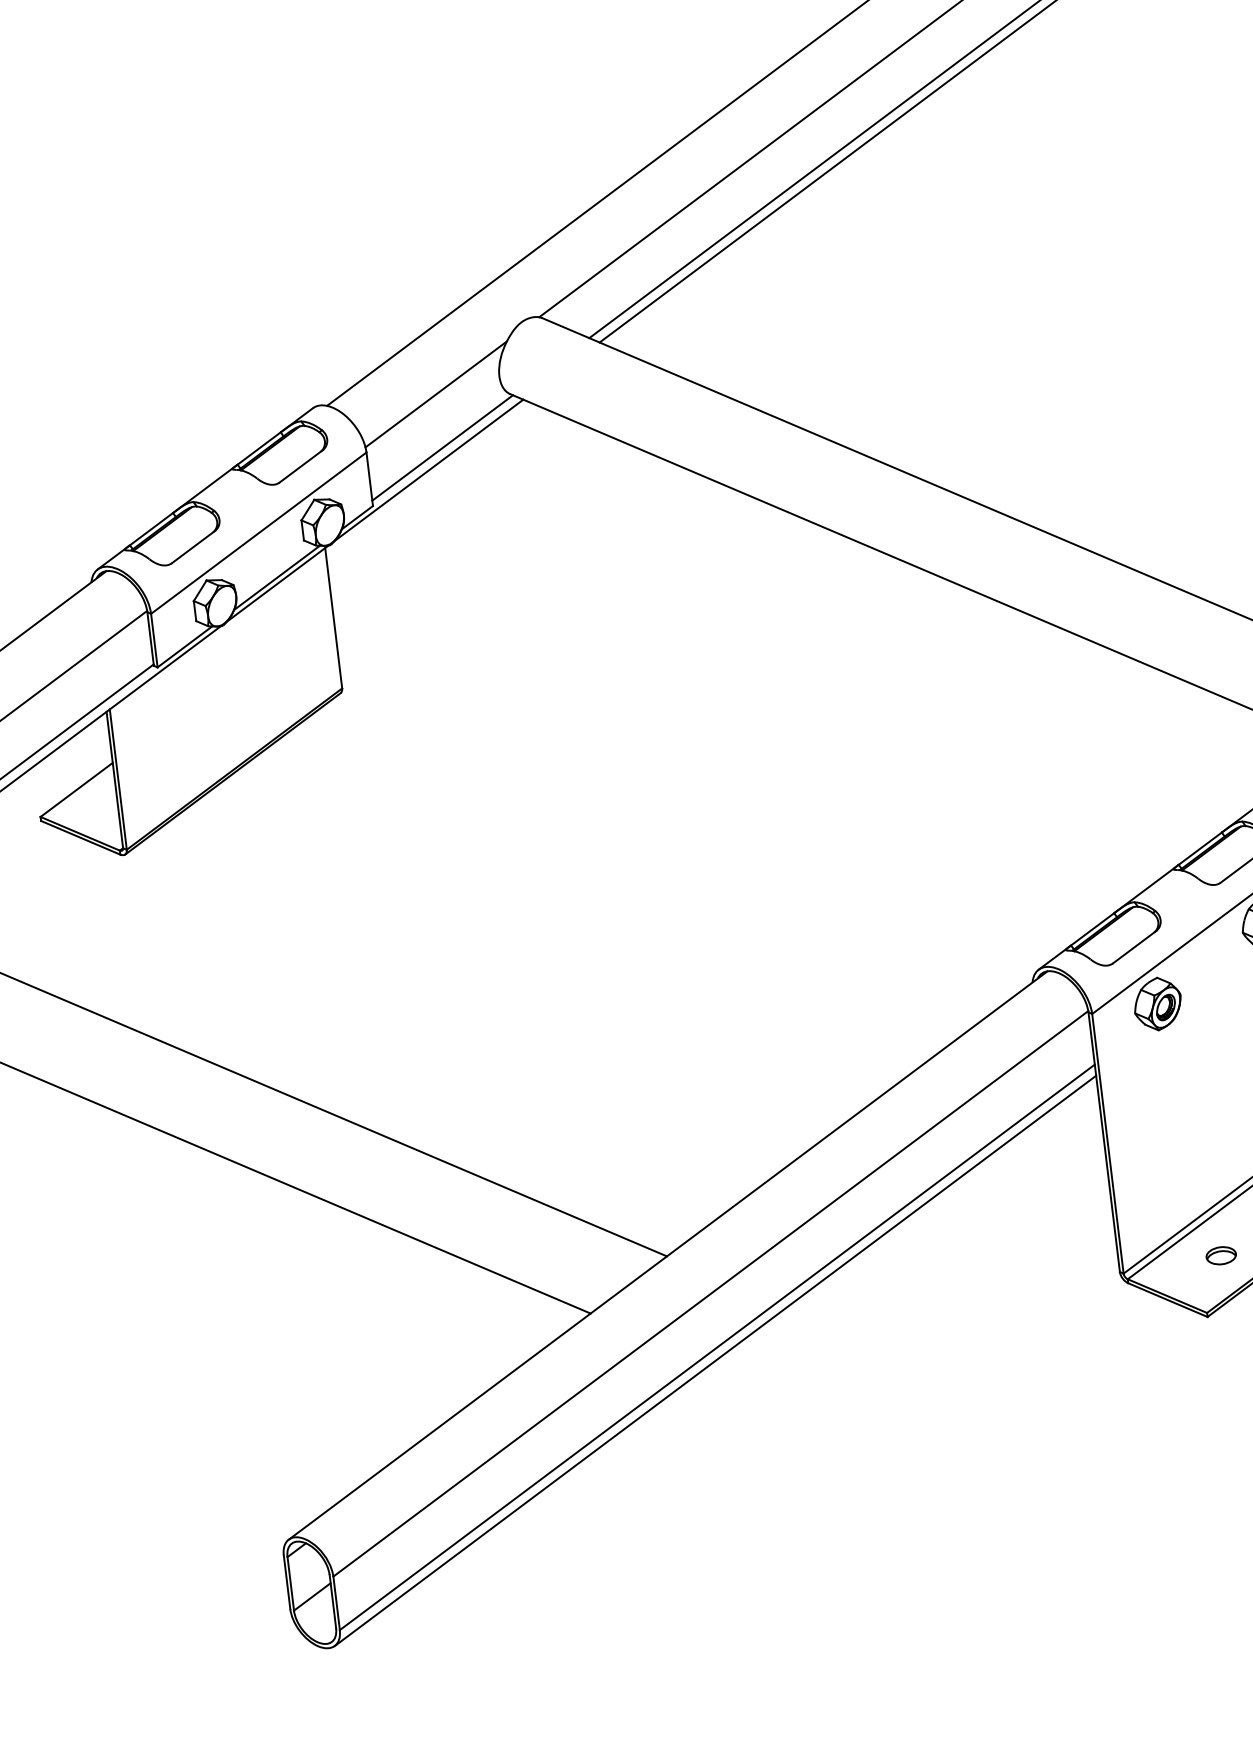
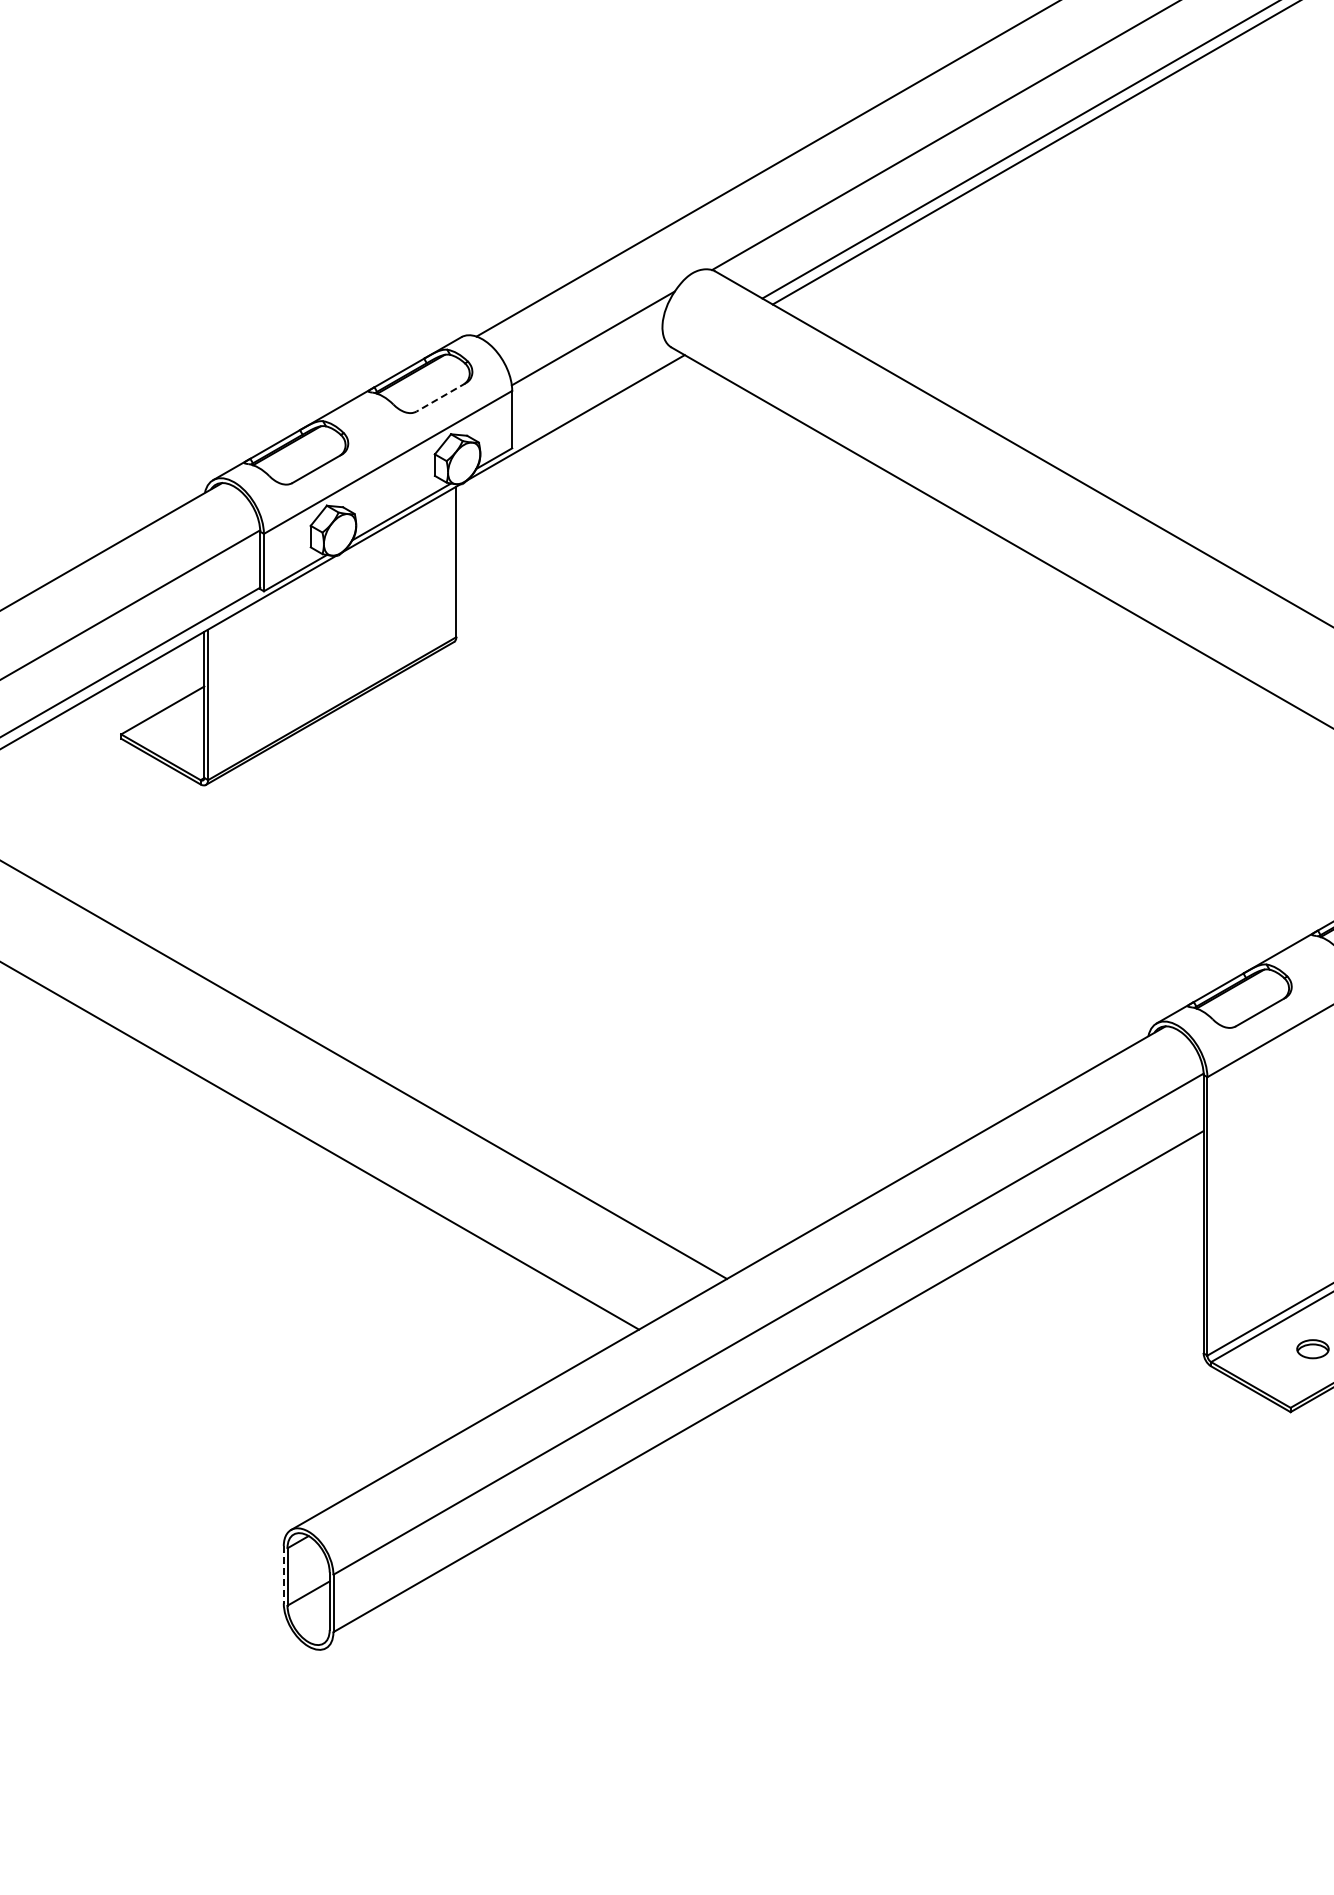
line: (442, 447) -> (593, 395), removed
line: (301, 466) -> (441, 397), solid -> dashed
part: (1157, 1003) -> (1277, 1074), removed
line: (715, 1360) -> (764, 1395), removed
line: (286, 1582) -> (283, 1574), solid -> dashed

